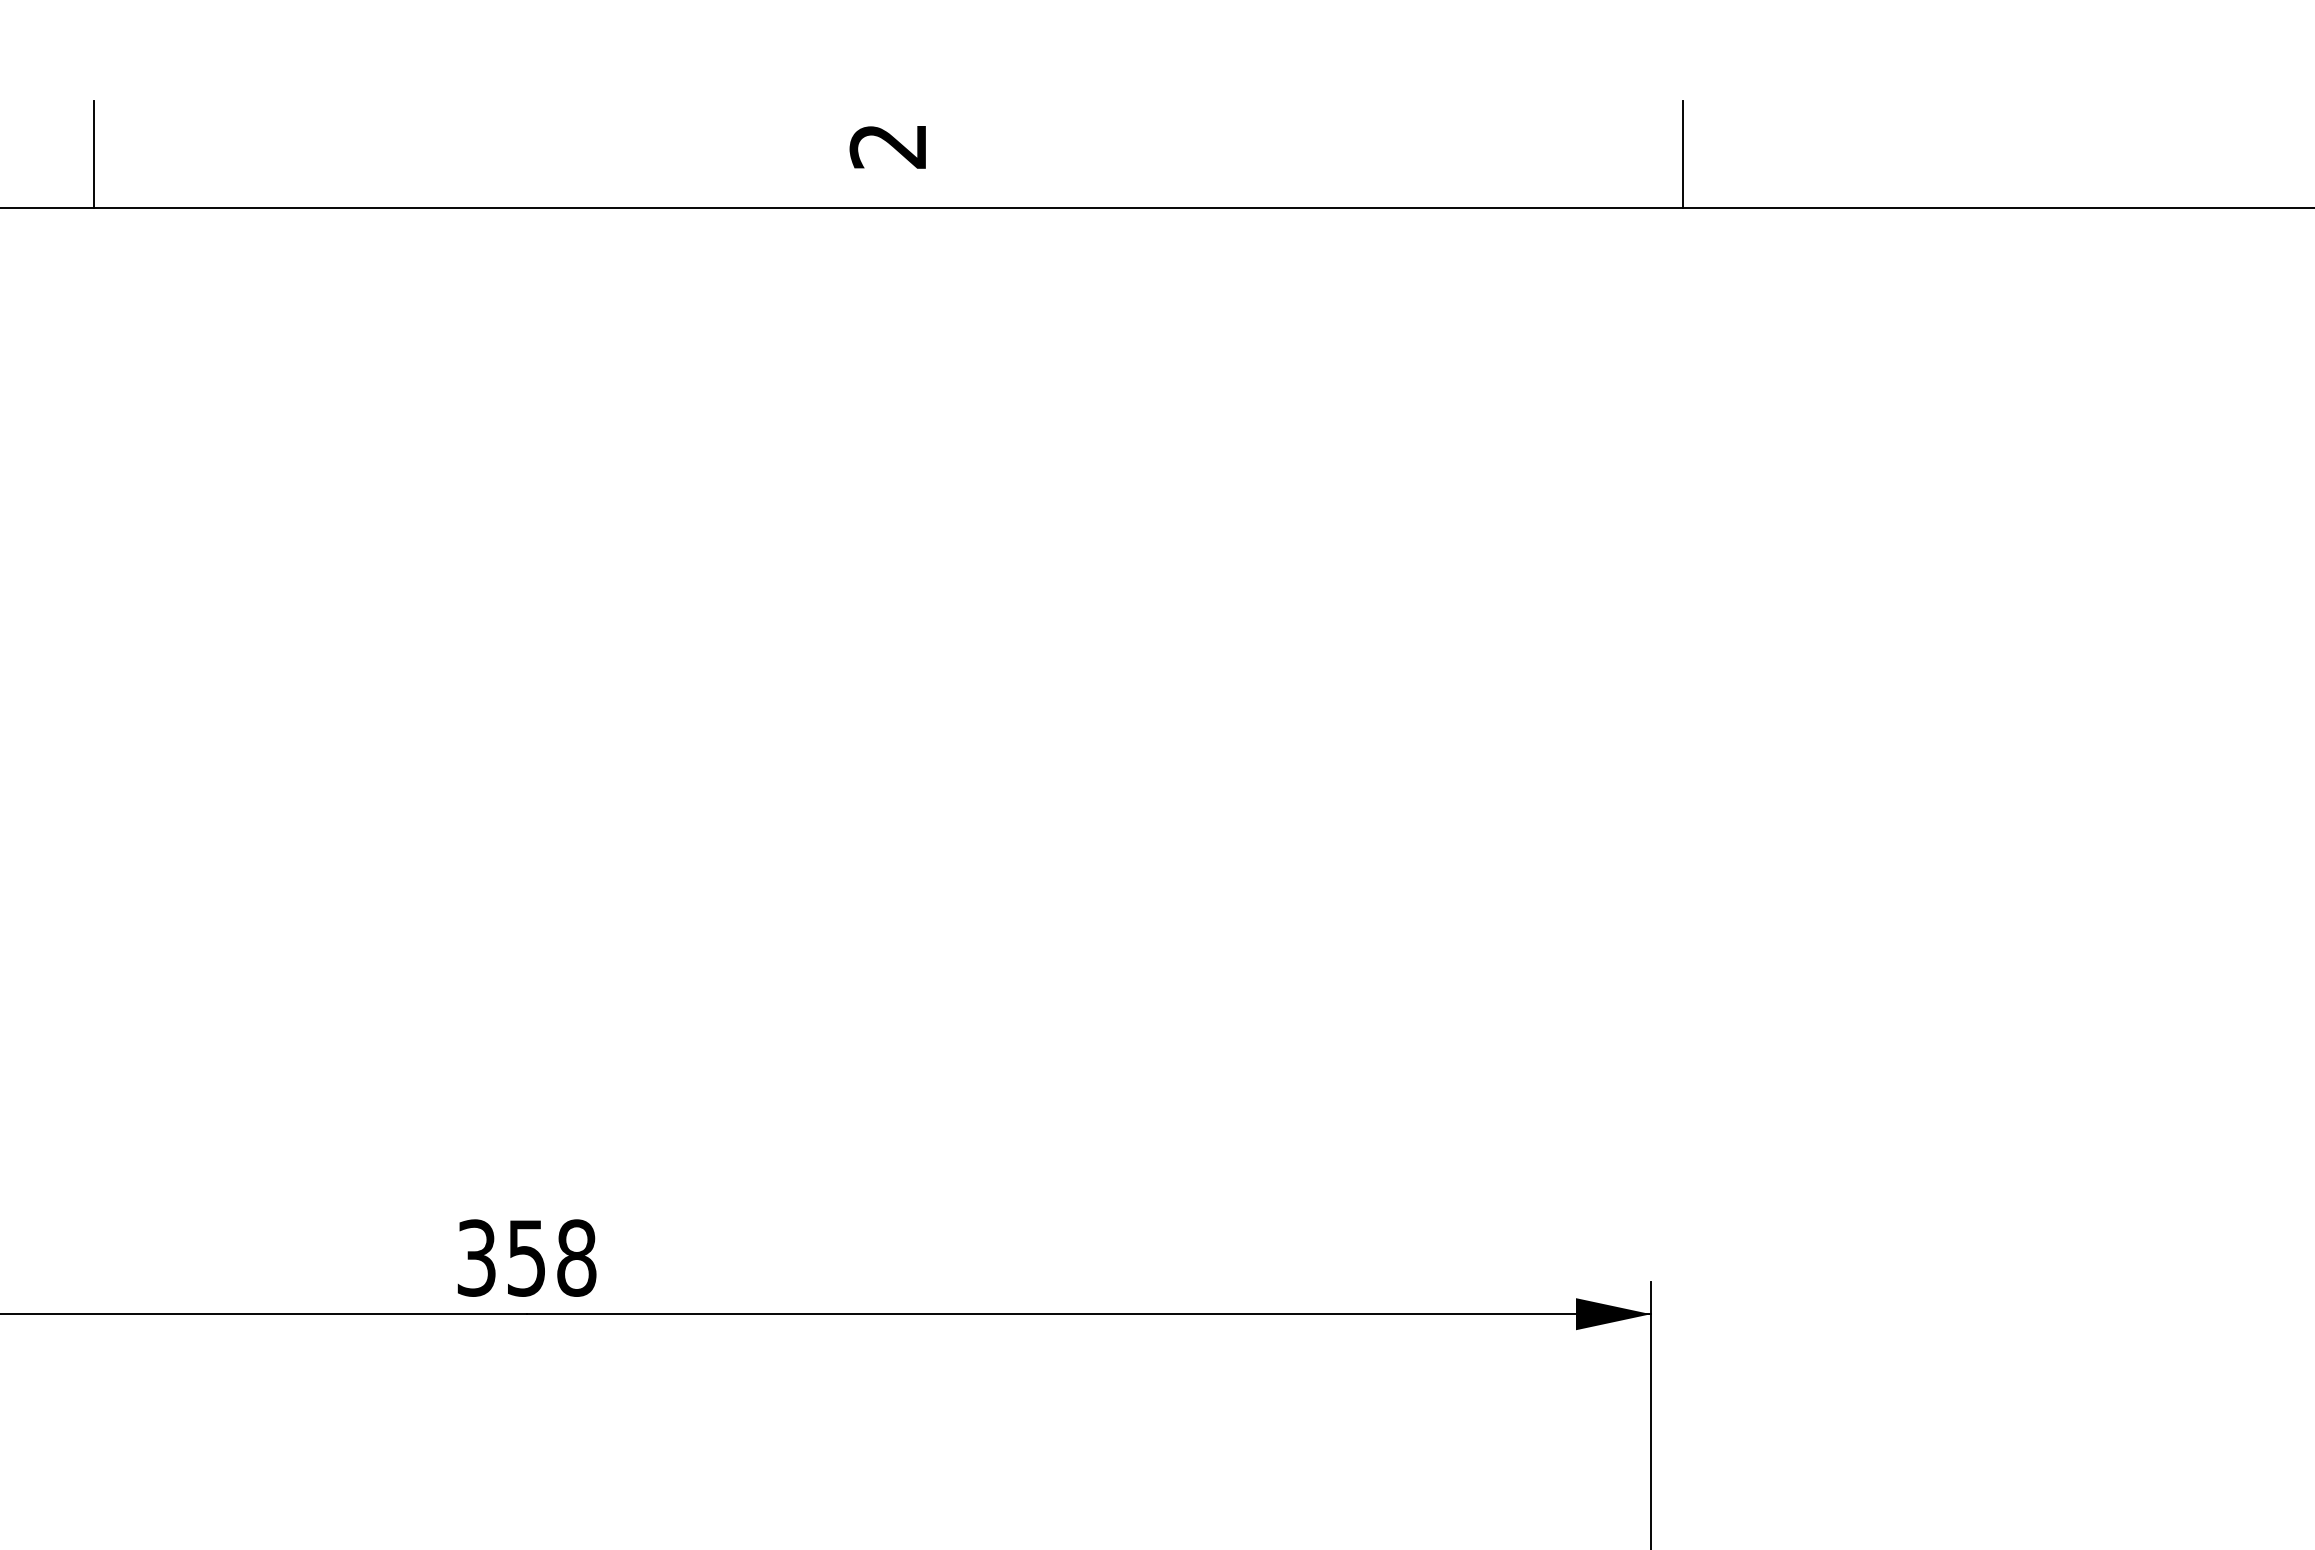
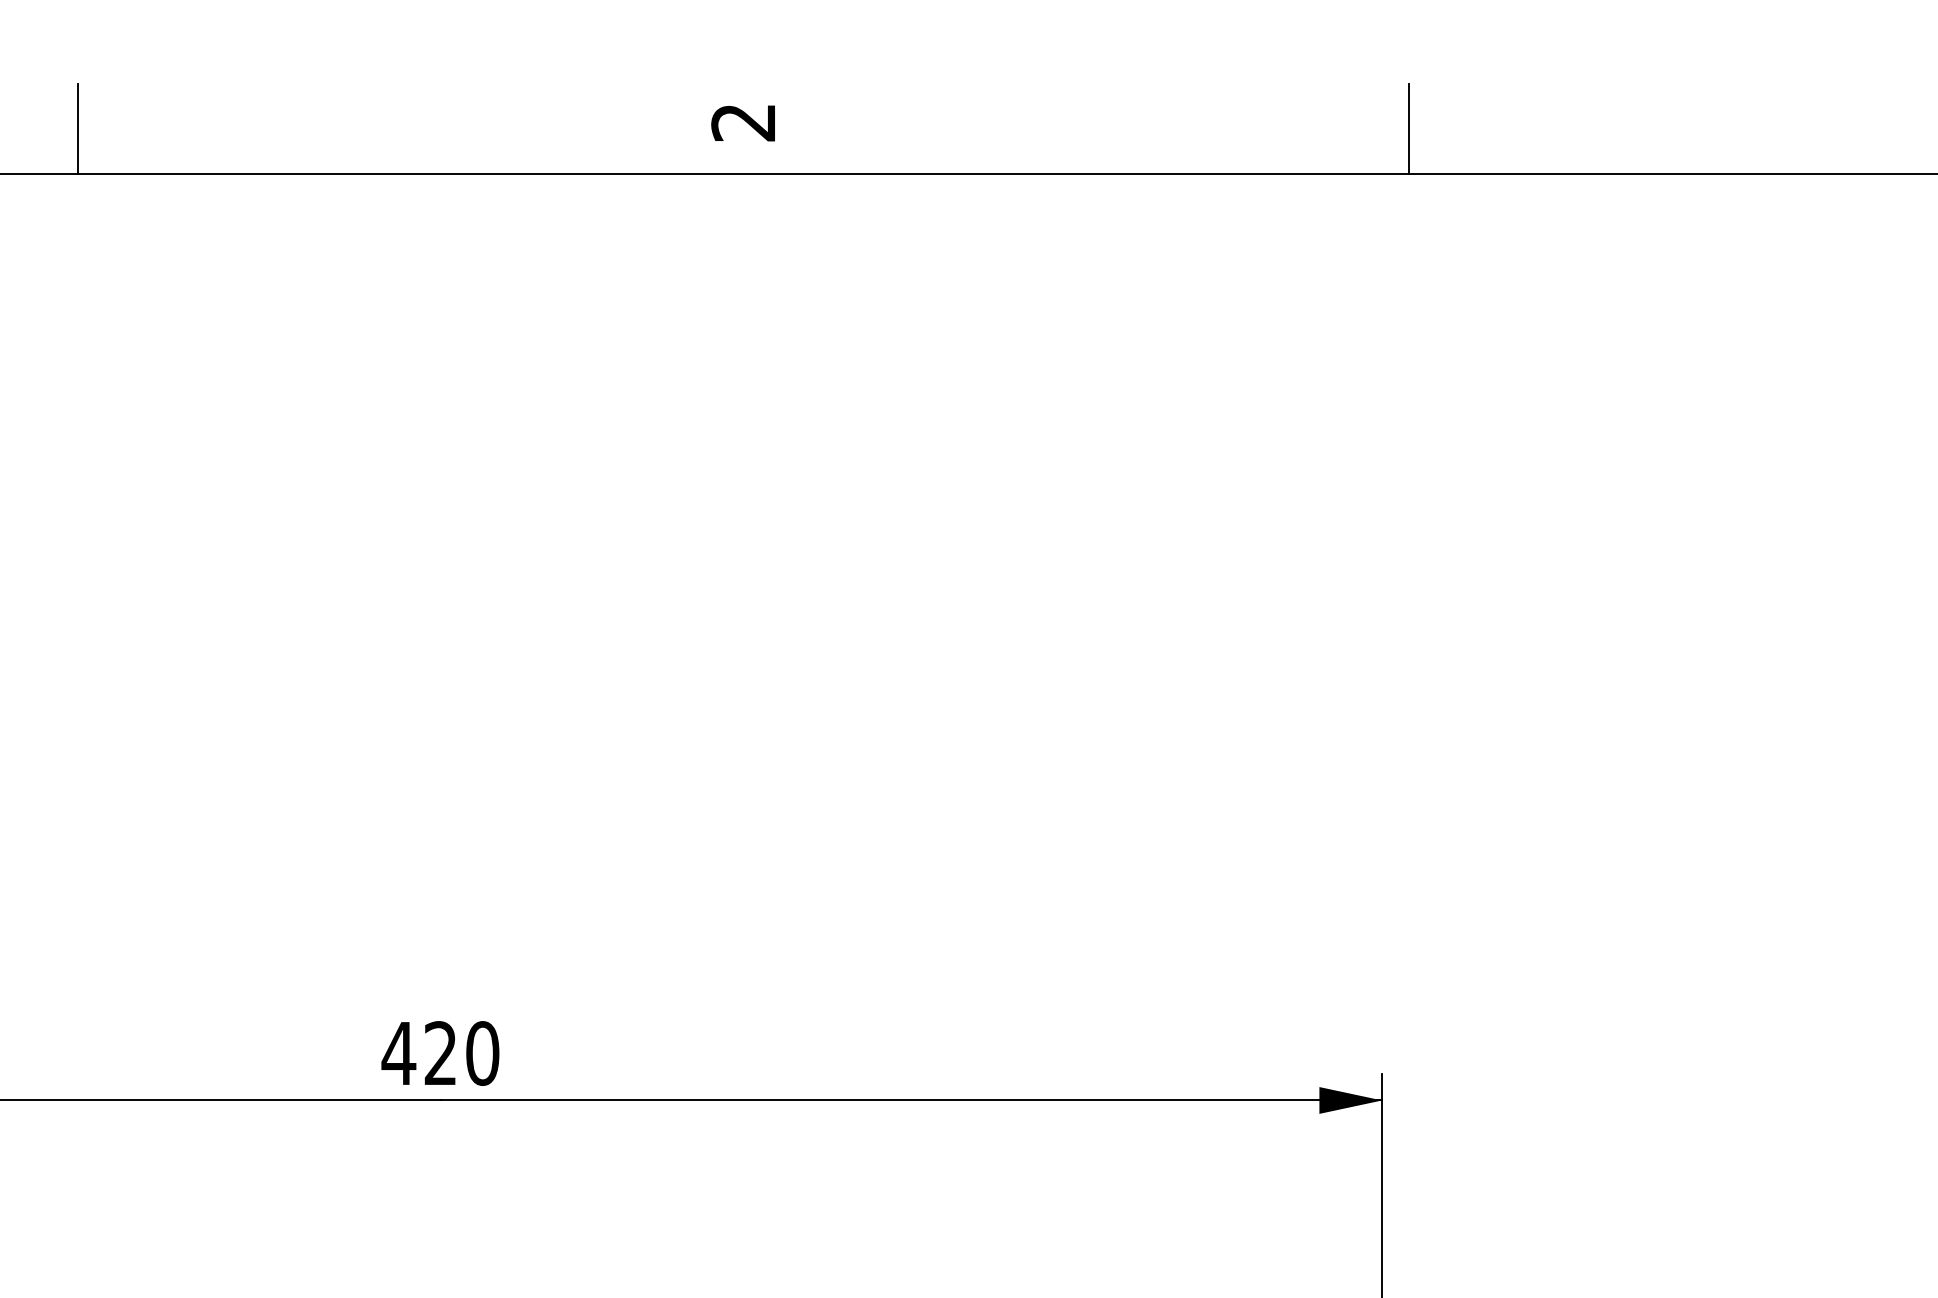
text: (525, 1257) -> (439, 1052), 358 -> 420

